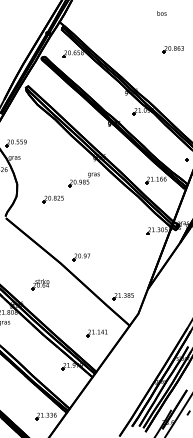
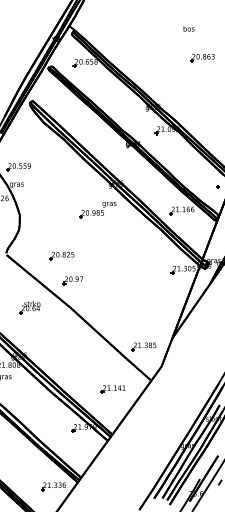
text: (161, 13) -> (188, 28), moved
part: (52, 199) -> (61, 256), moved
part: (81, 257) -> (72, 280), moved
part: (40, 284) -> (29, 307), moved

